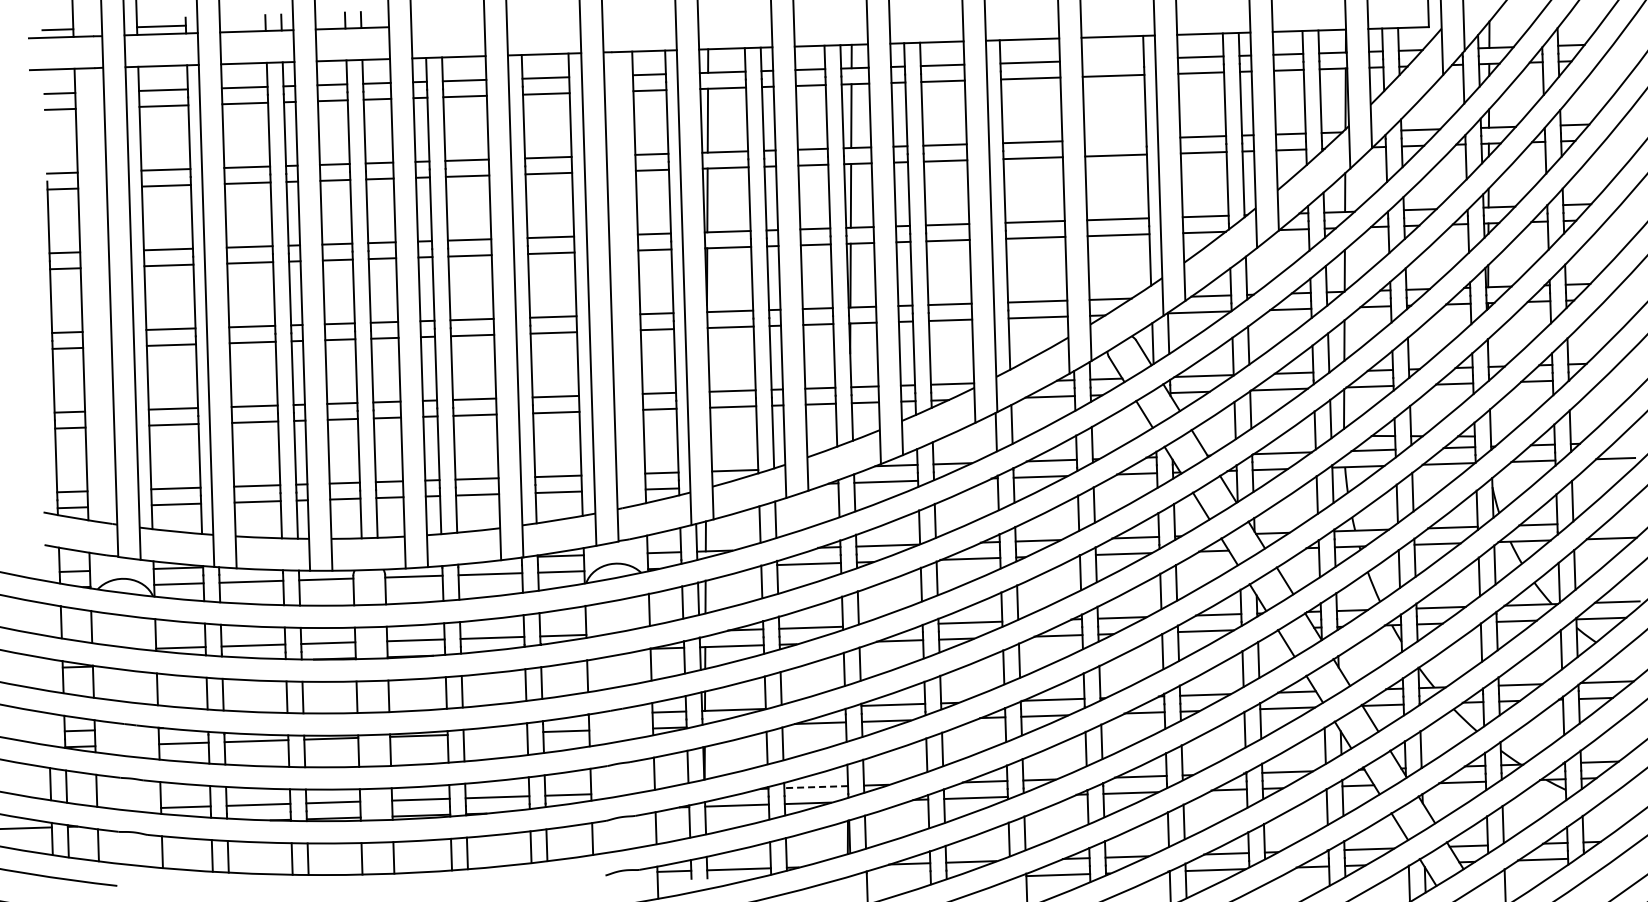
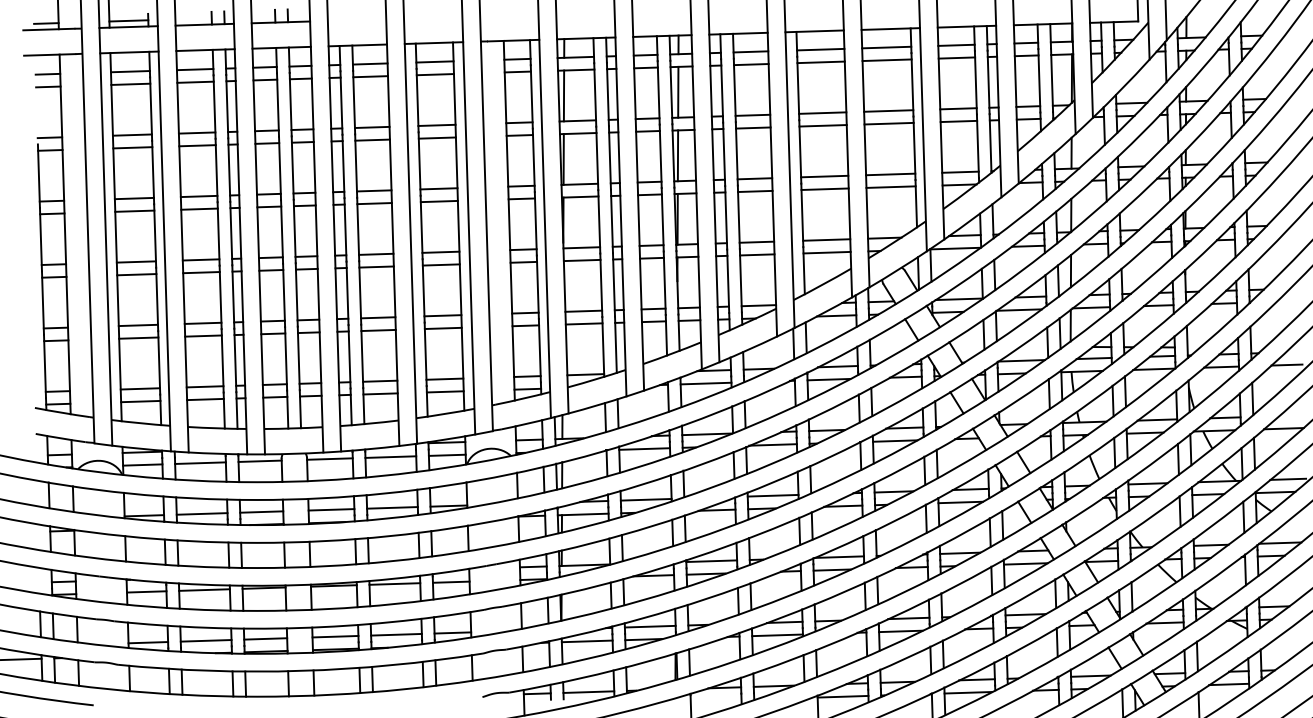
line: (1112, 59) -> (886, 47), added
line: (1115, 139) -> (888, 110), added
line: (495, 733) -> (394, 583), added
line: (816, 787) -> (650, 626), dashed -> solid

